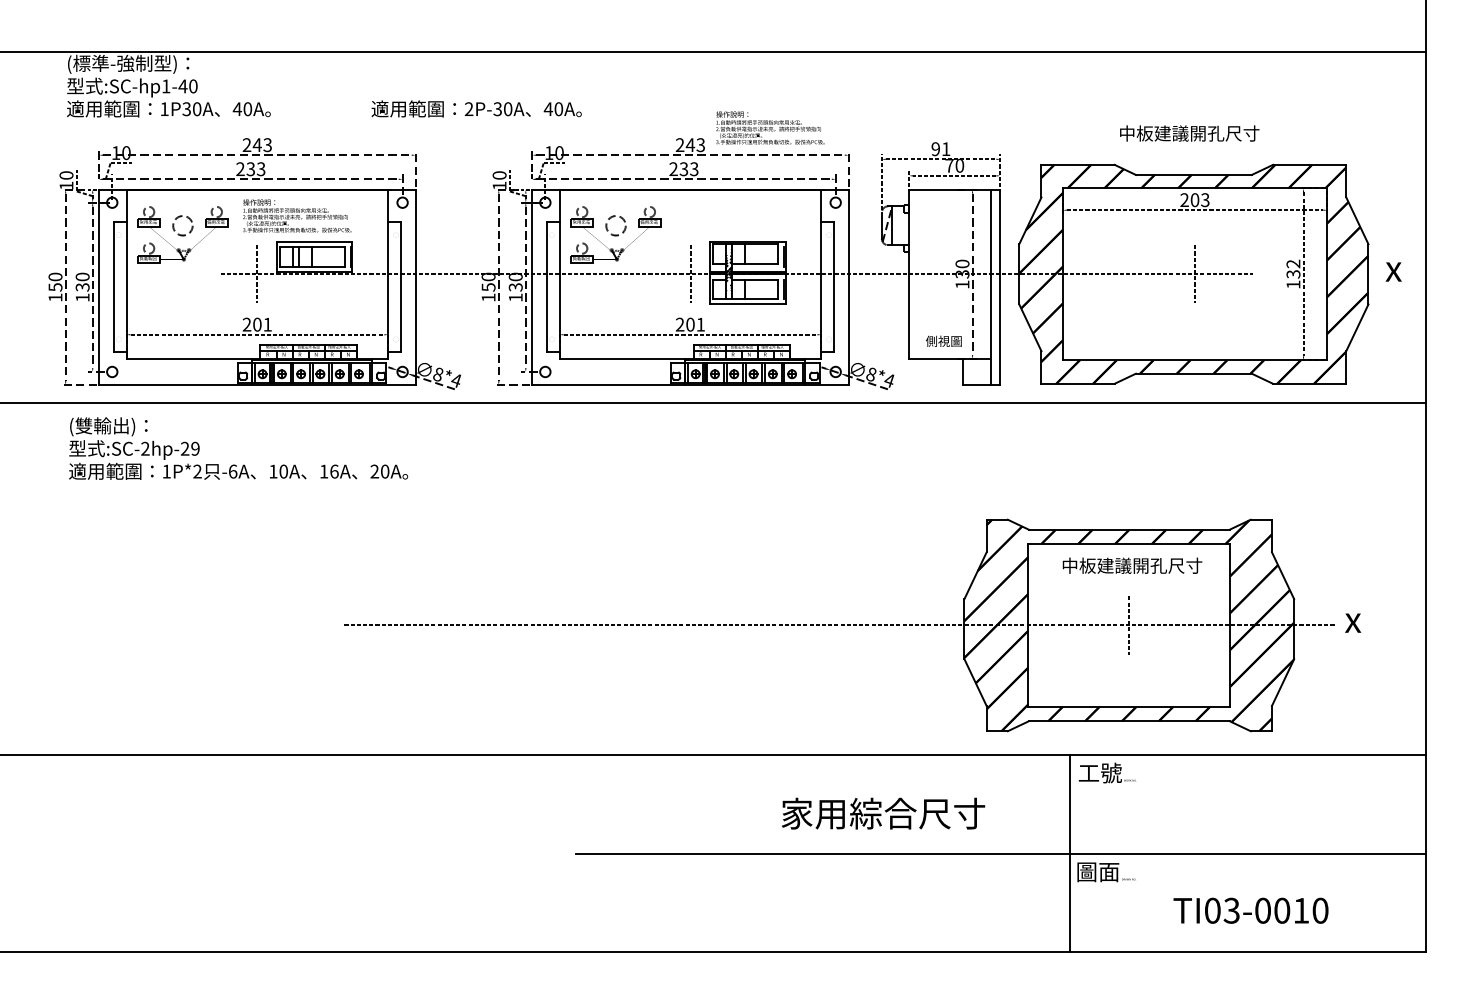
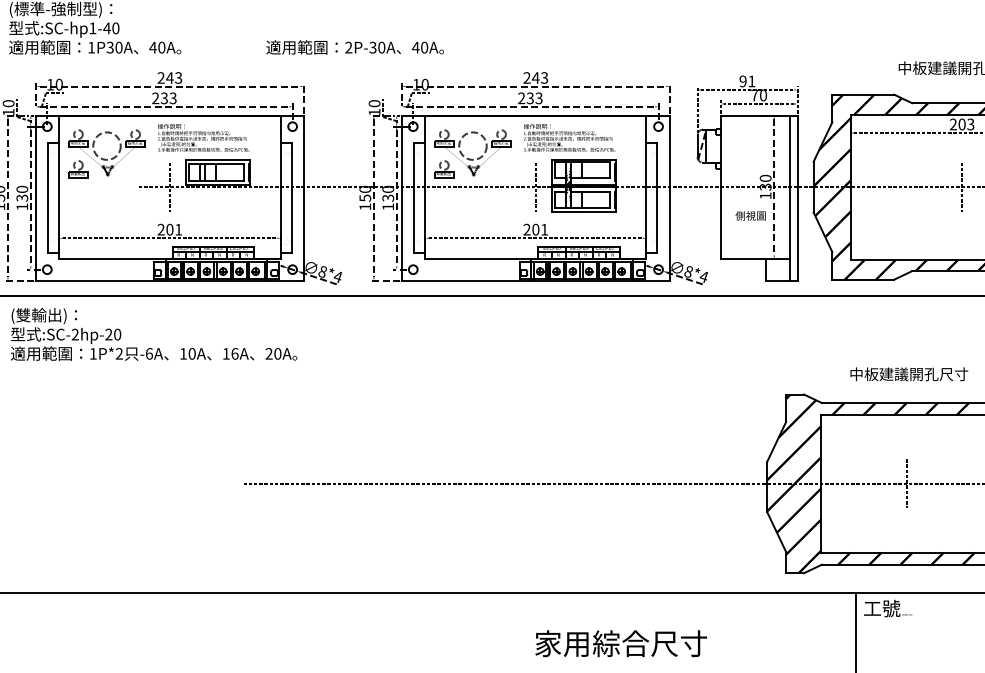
text: (770, 127) -> (569, 137), moved
circle: (182, 225) -> (106, 145), size x1.67
circle: (615, 225) -> (472, 145), size x1.67
text: (943, 340) -> (750, 215), moved
text: (195, 448) -> (117, 334), :SC-2hp-29 -> :SC-2hp-20
text: (1132, 565) -> (909, 374), moved
text: (883, 813) -> (621, 643), moved

